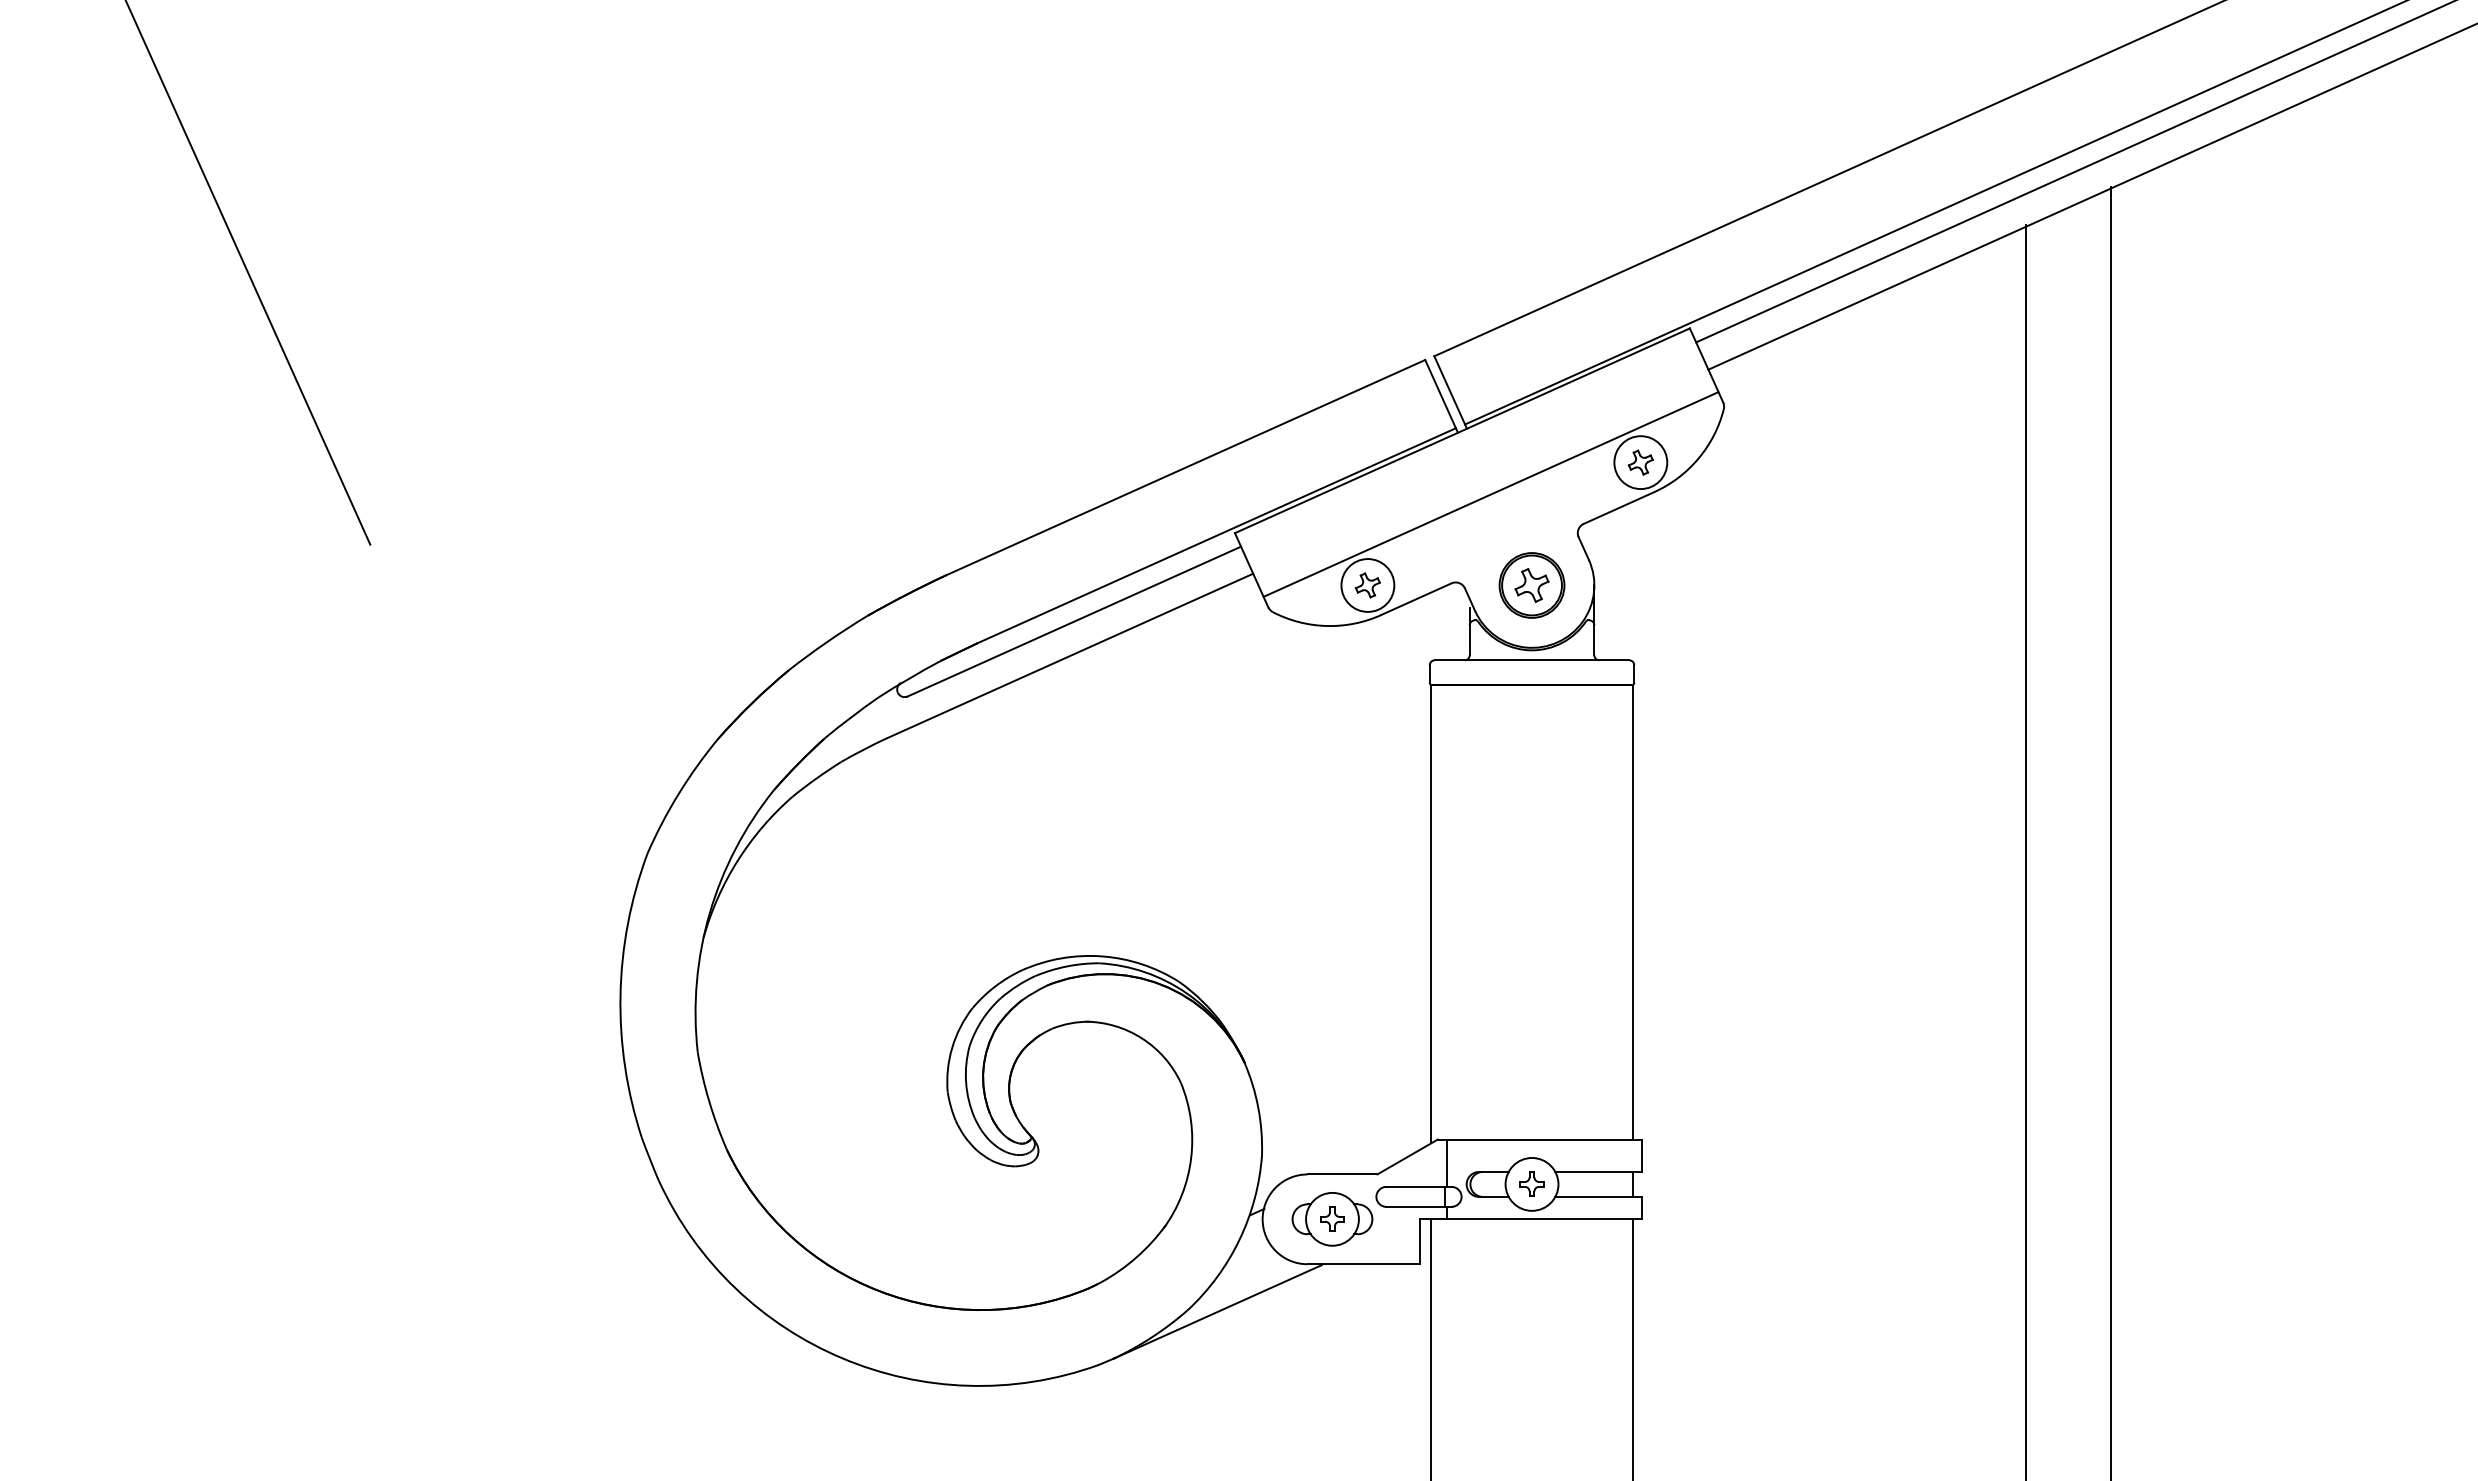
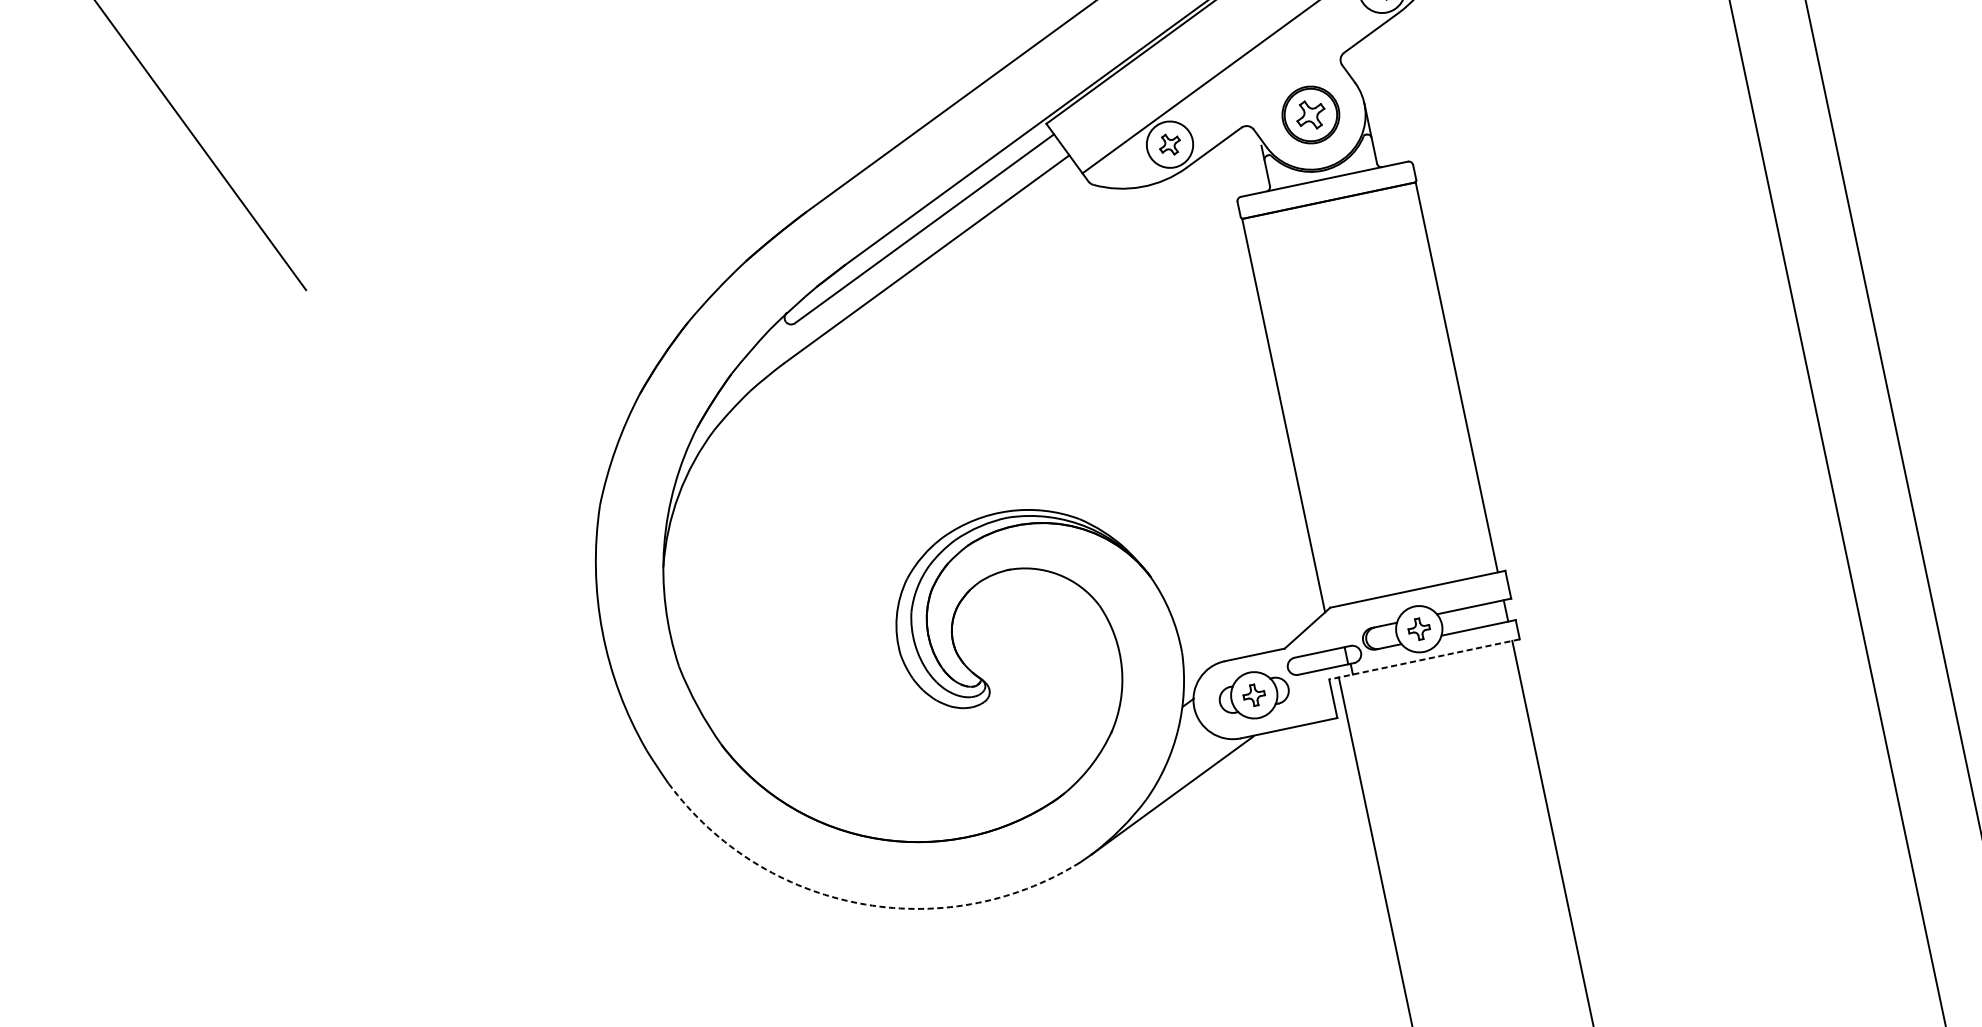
line: (1447, 1162) -> (1342, 625), removed
line: (1530, 1219) -> (1424, 659), solid -> dashed
arc: (842, 1358) -> (858, 903), solid -> dashed

